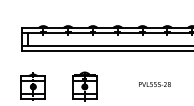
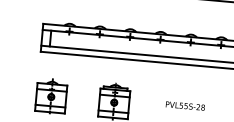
text: (154, 84) -> (184, 106), moved

